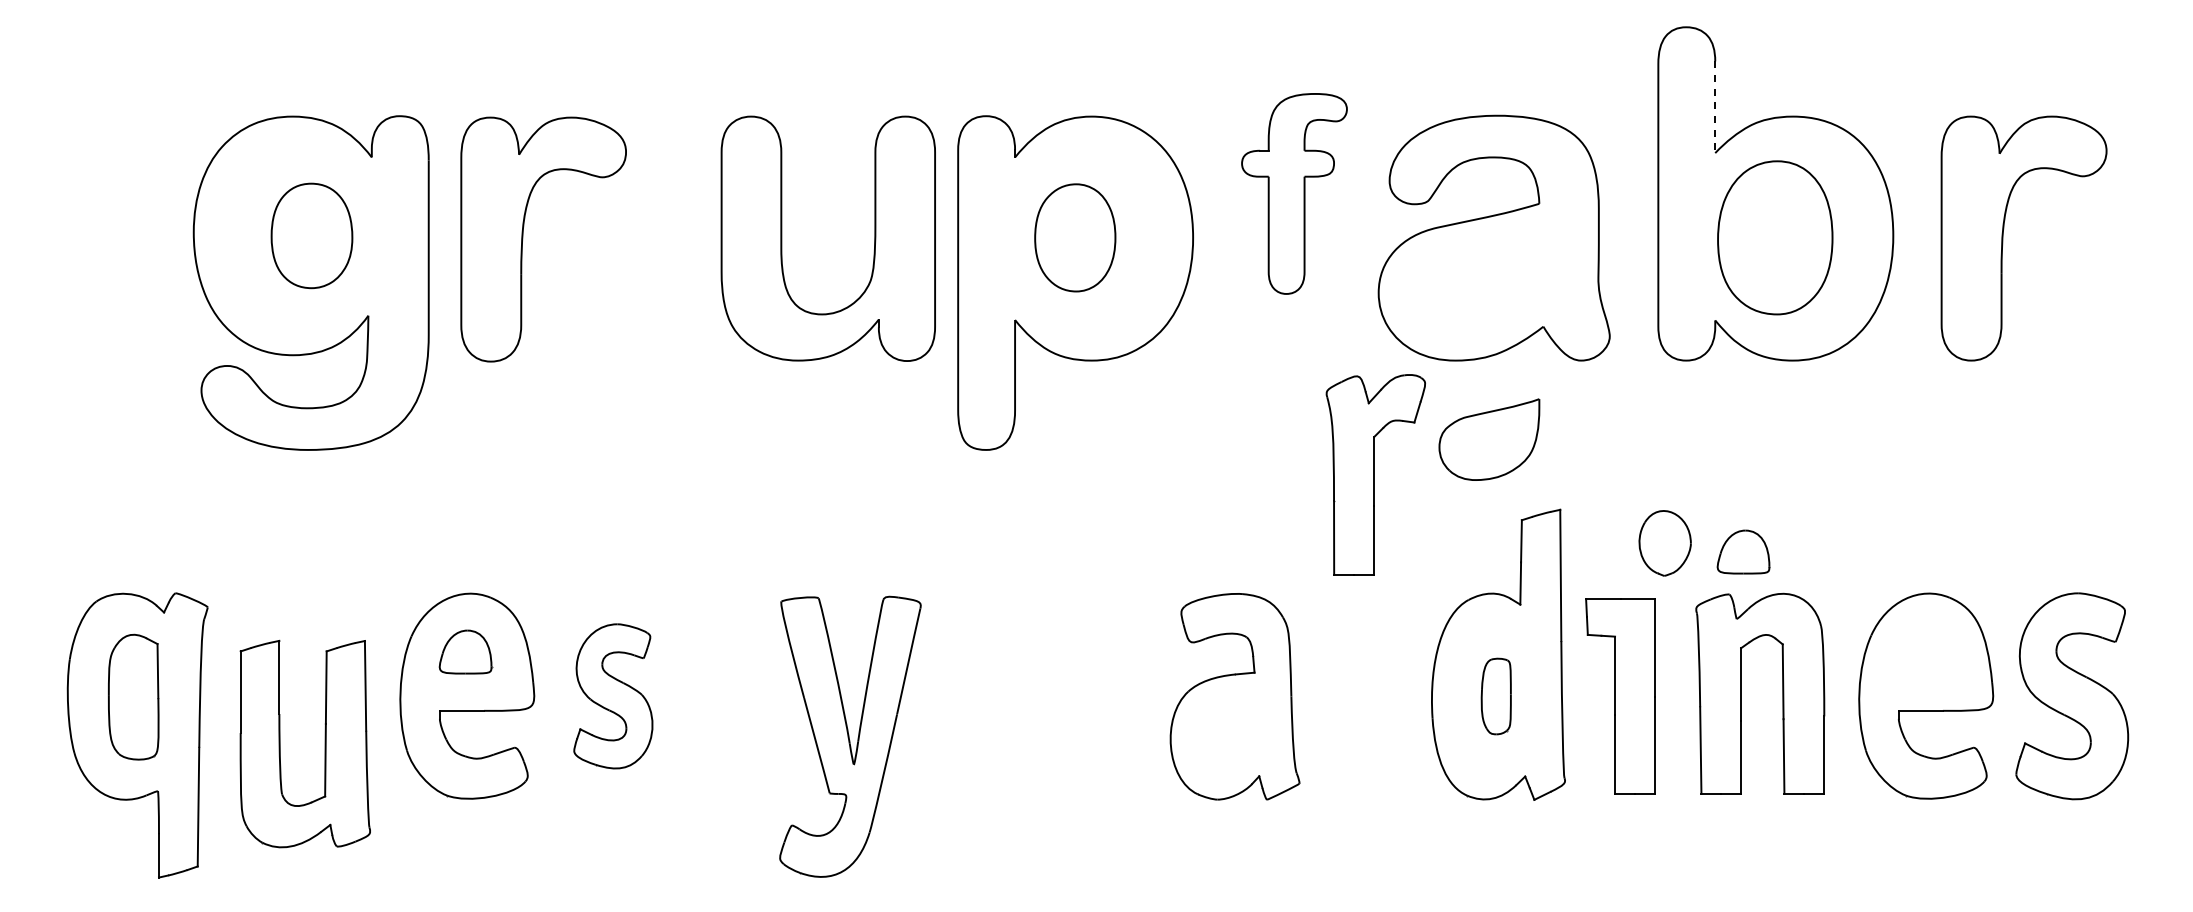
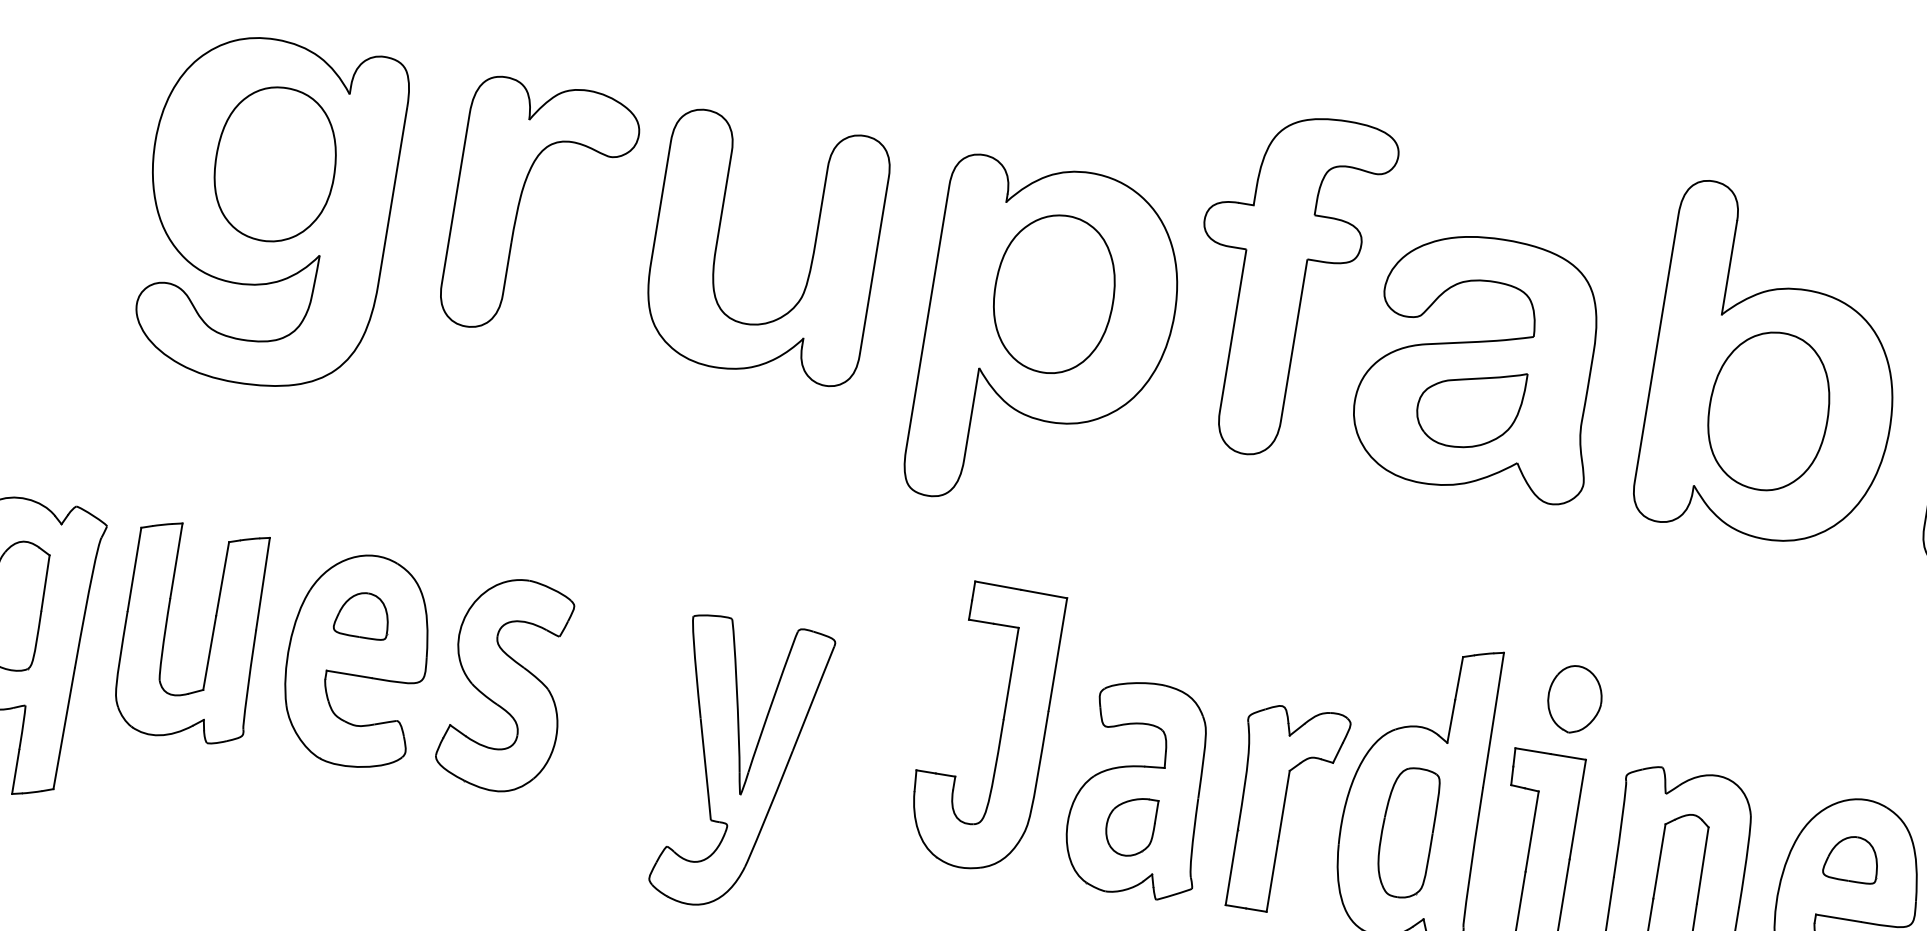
line: (1715, 107) -> (1729, 268), dashed -> solid
part: (1294, 193) -> (1285, 285), size x1.67
part: (311, 235) -> (275, 164), size x1.43
part: (1075, 237) -> (1054, 293), size x1.43
part: (782, 238) -> (718, 239), moved
part: (523, 239) -> (519, 207), moved
part: (1489, 439) -> (1470, 406), moved
part: (1375, 474) -> (1284, 809), moved
part: (1664, 543) -> (1574, 699), moved
part: (1743, 551) -> (1852, 858), moved
part: (1092, 661) -> (1001, 729), added
part: (613, 696) -> (506, 685), size x1.43
part: (1496, 696) -> (1407, 832), size x1.67
part: (1230, 733) -> (1129, 826), added
part: (324, 743) -> (211, 635), moved

